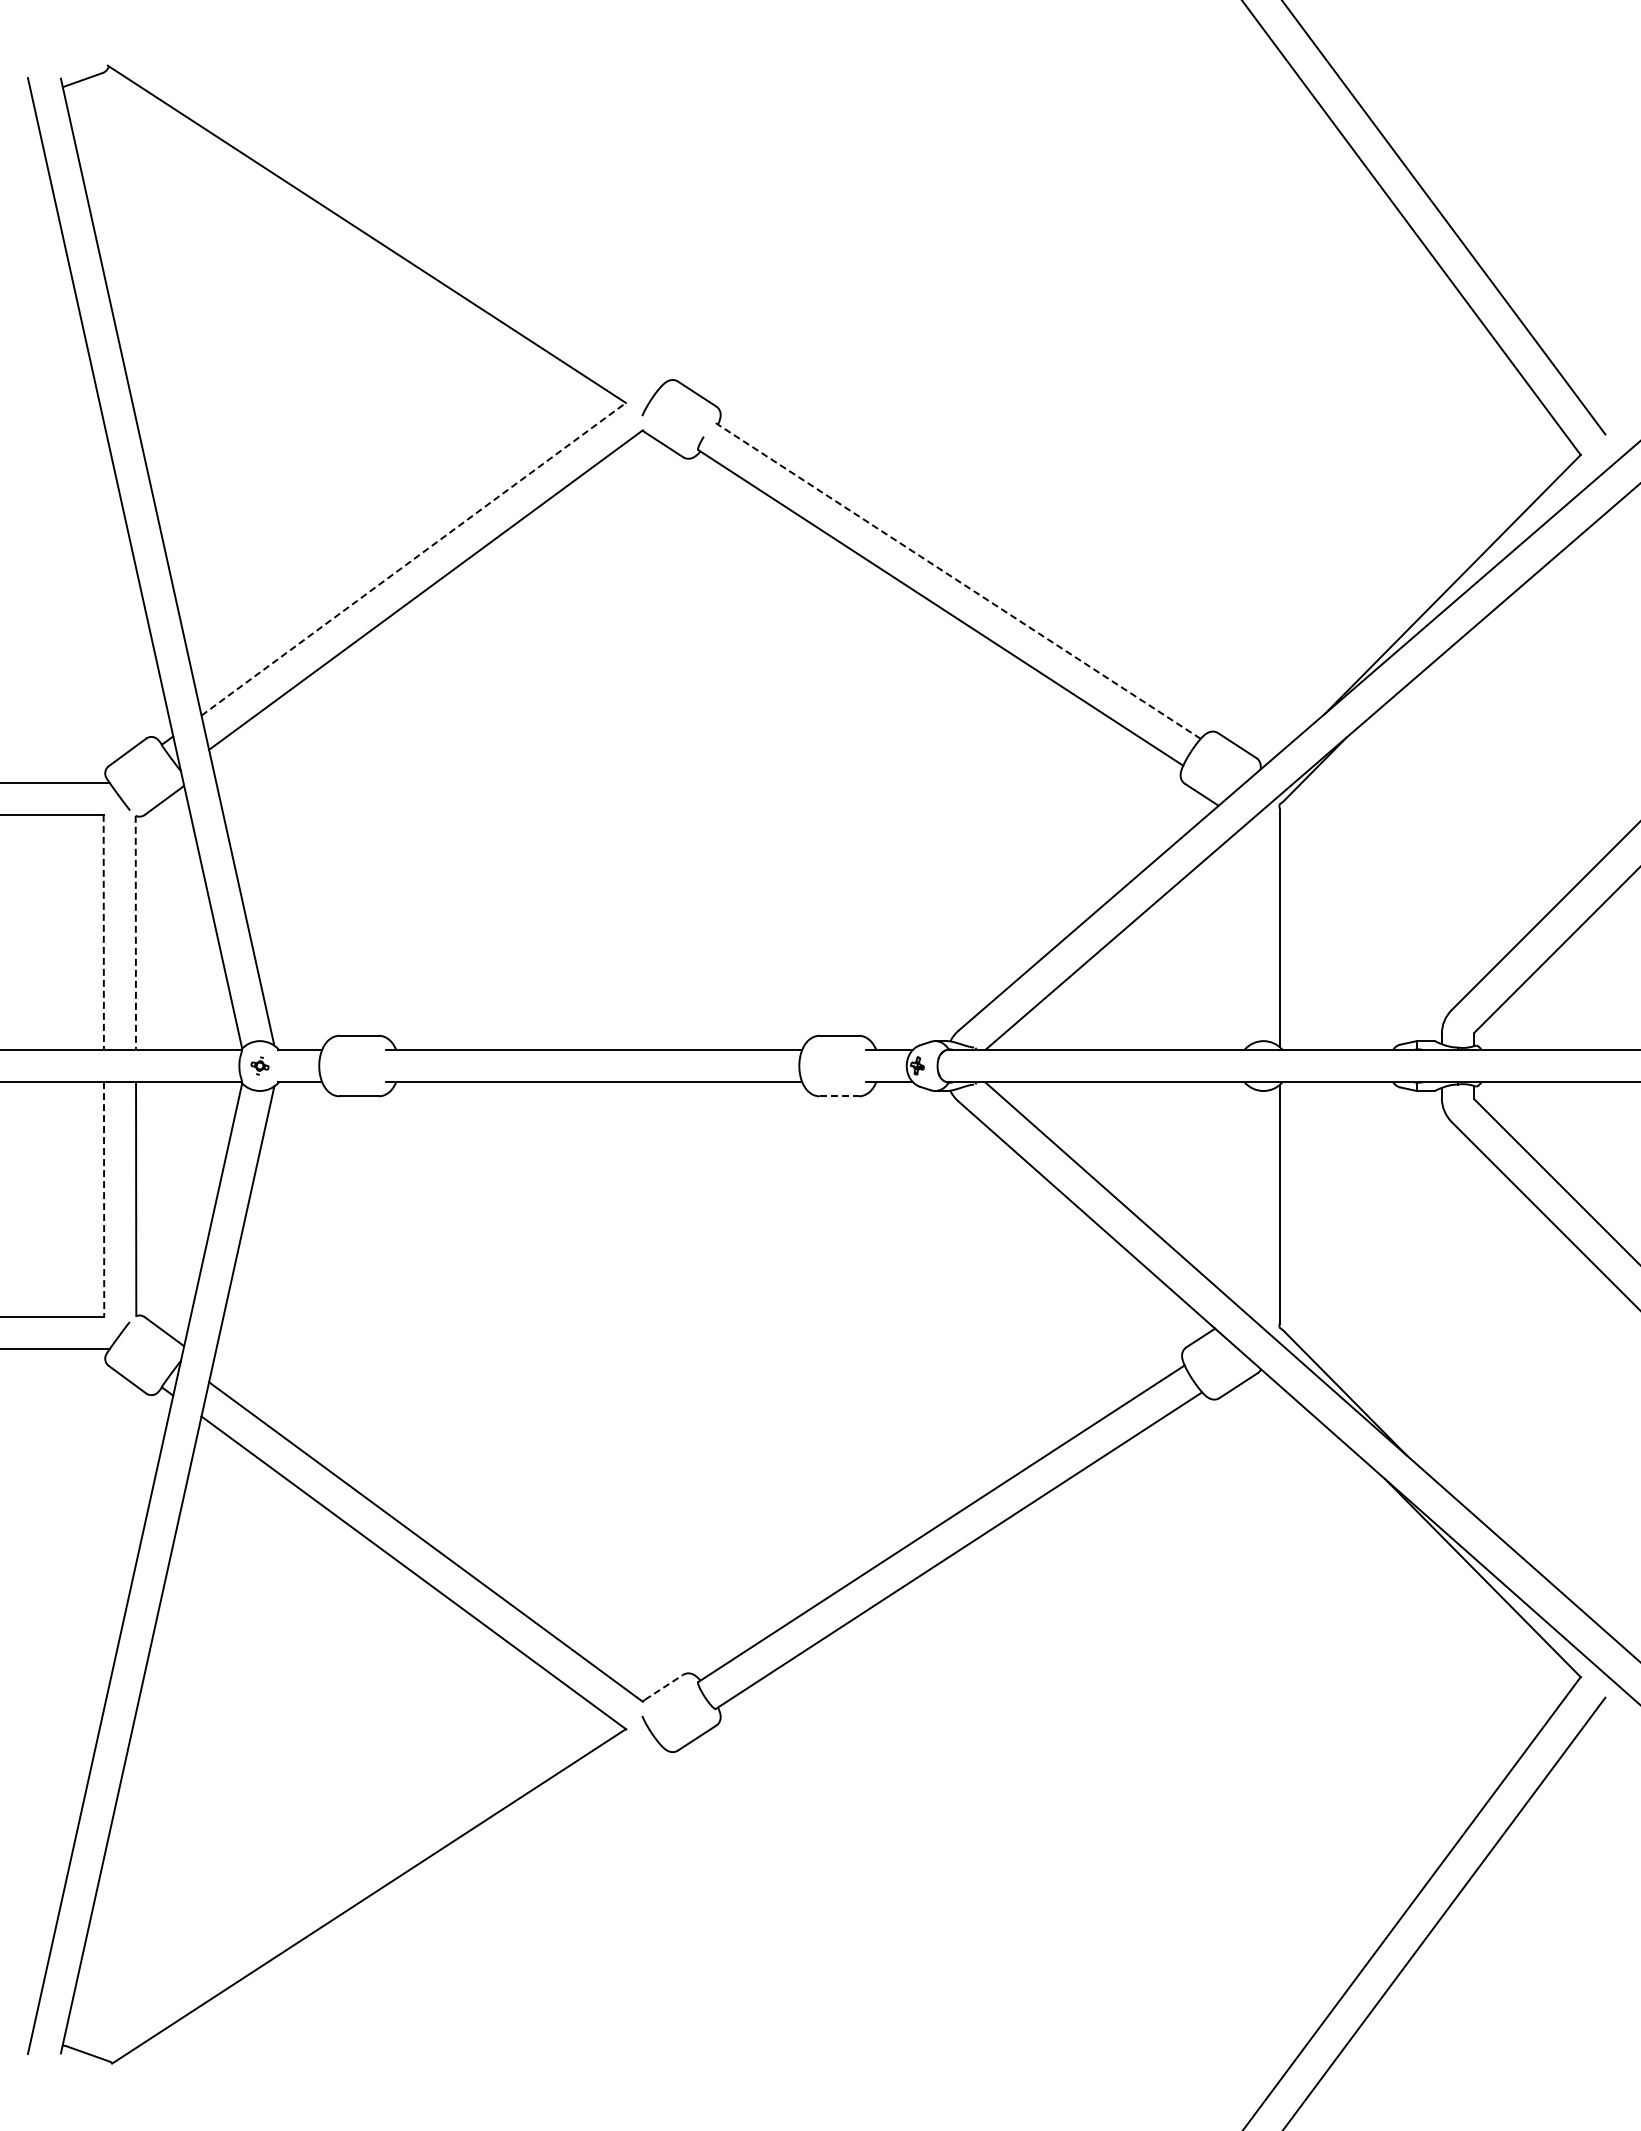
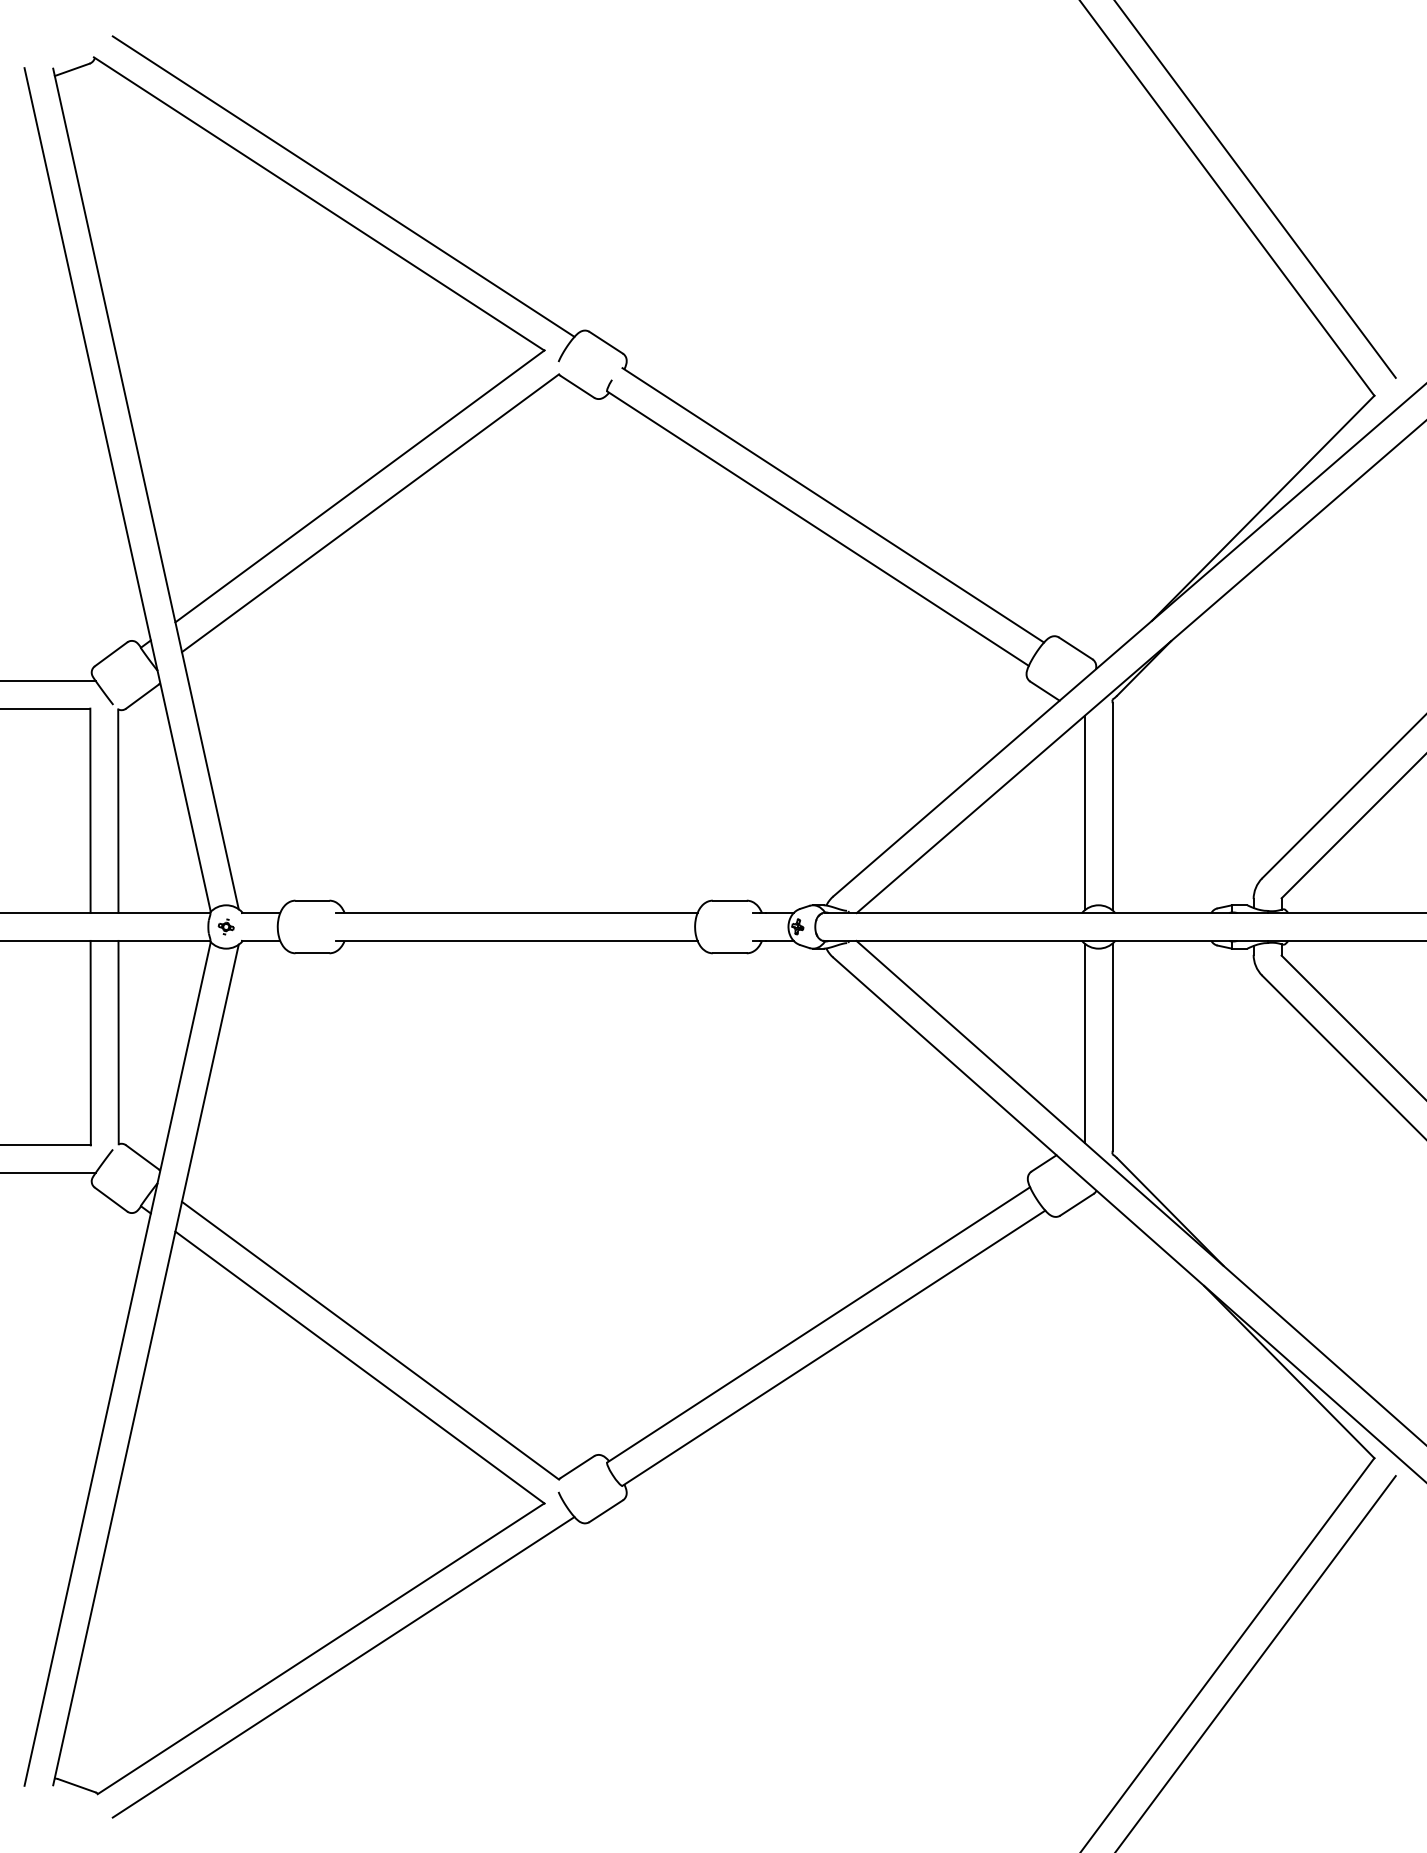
line: (394, 214) -> (343, 186), added
line: (413, 559) -> (359, 486), dashed -> solid
line: (957, 580) -> (832, 504), dashed -> solid
line: (103, 932) -> (90, 810), dashed -> solid
line: (135, 933) -> (118, 811), dashed -> solid
line: (1247, 934) -> (1084, 812), added
line: (839, 1096) -> (730, 953), dashed -> solid
line: (104, 1199) -> (91, 1042), dashed -> solid
line: (1247, 1199) -> (1084, 1042), added
line: (664, 1687) -> (577, 1467), dashed -> solid
line: (394, 1917) -> (343, 1667), added

